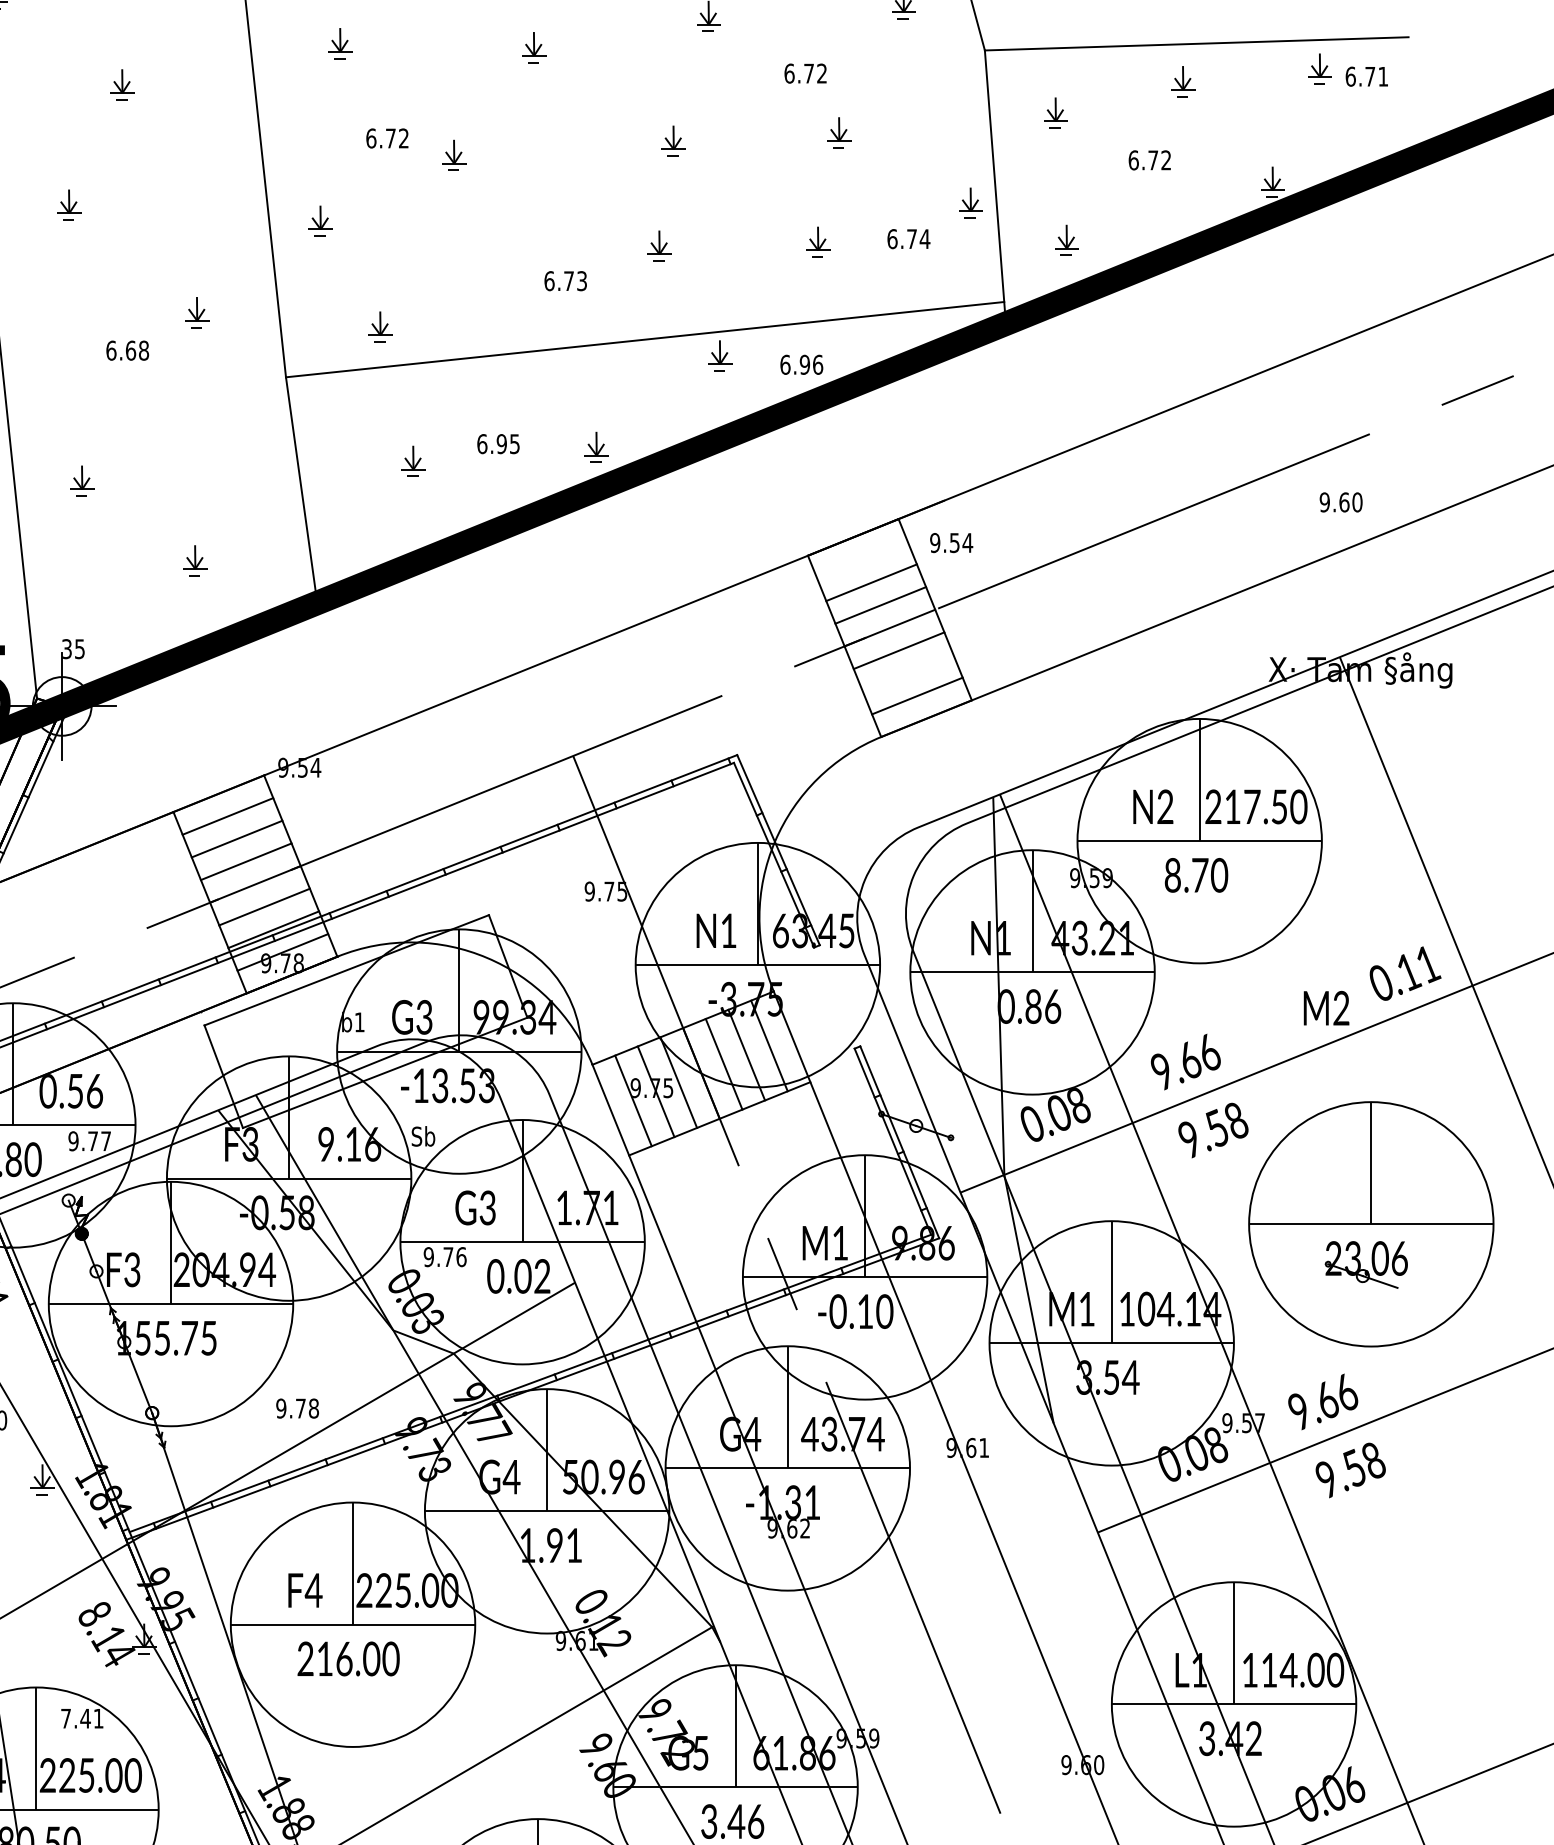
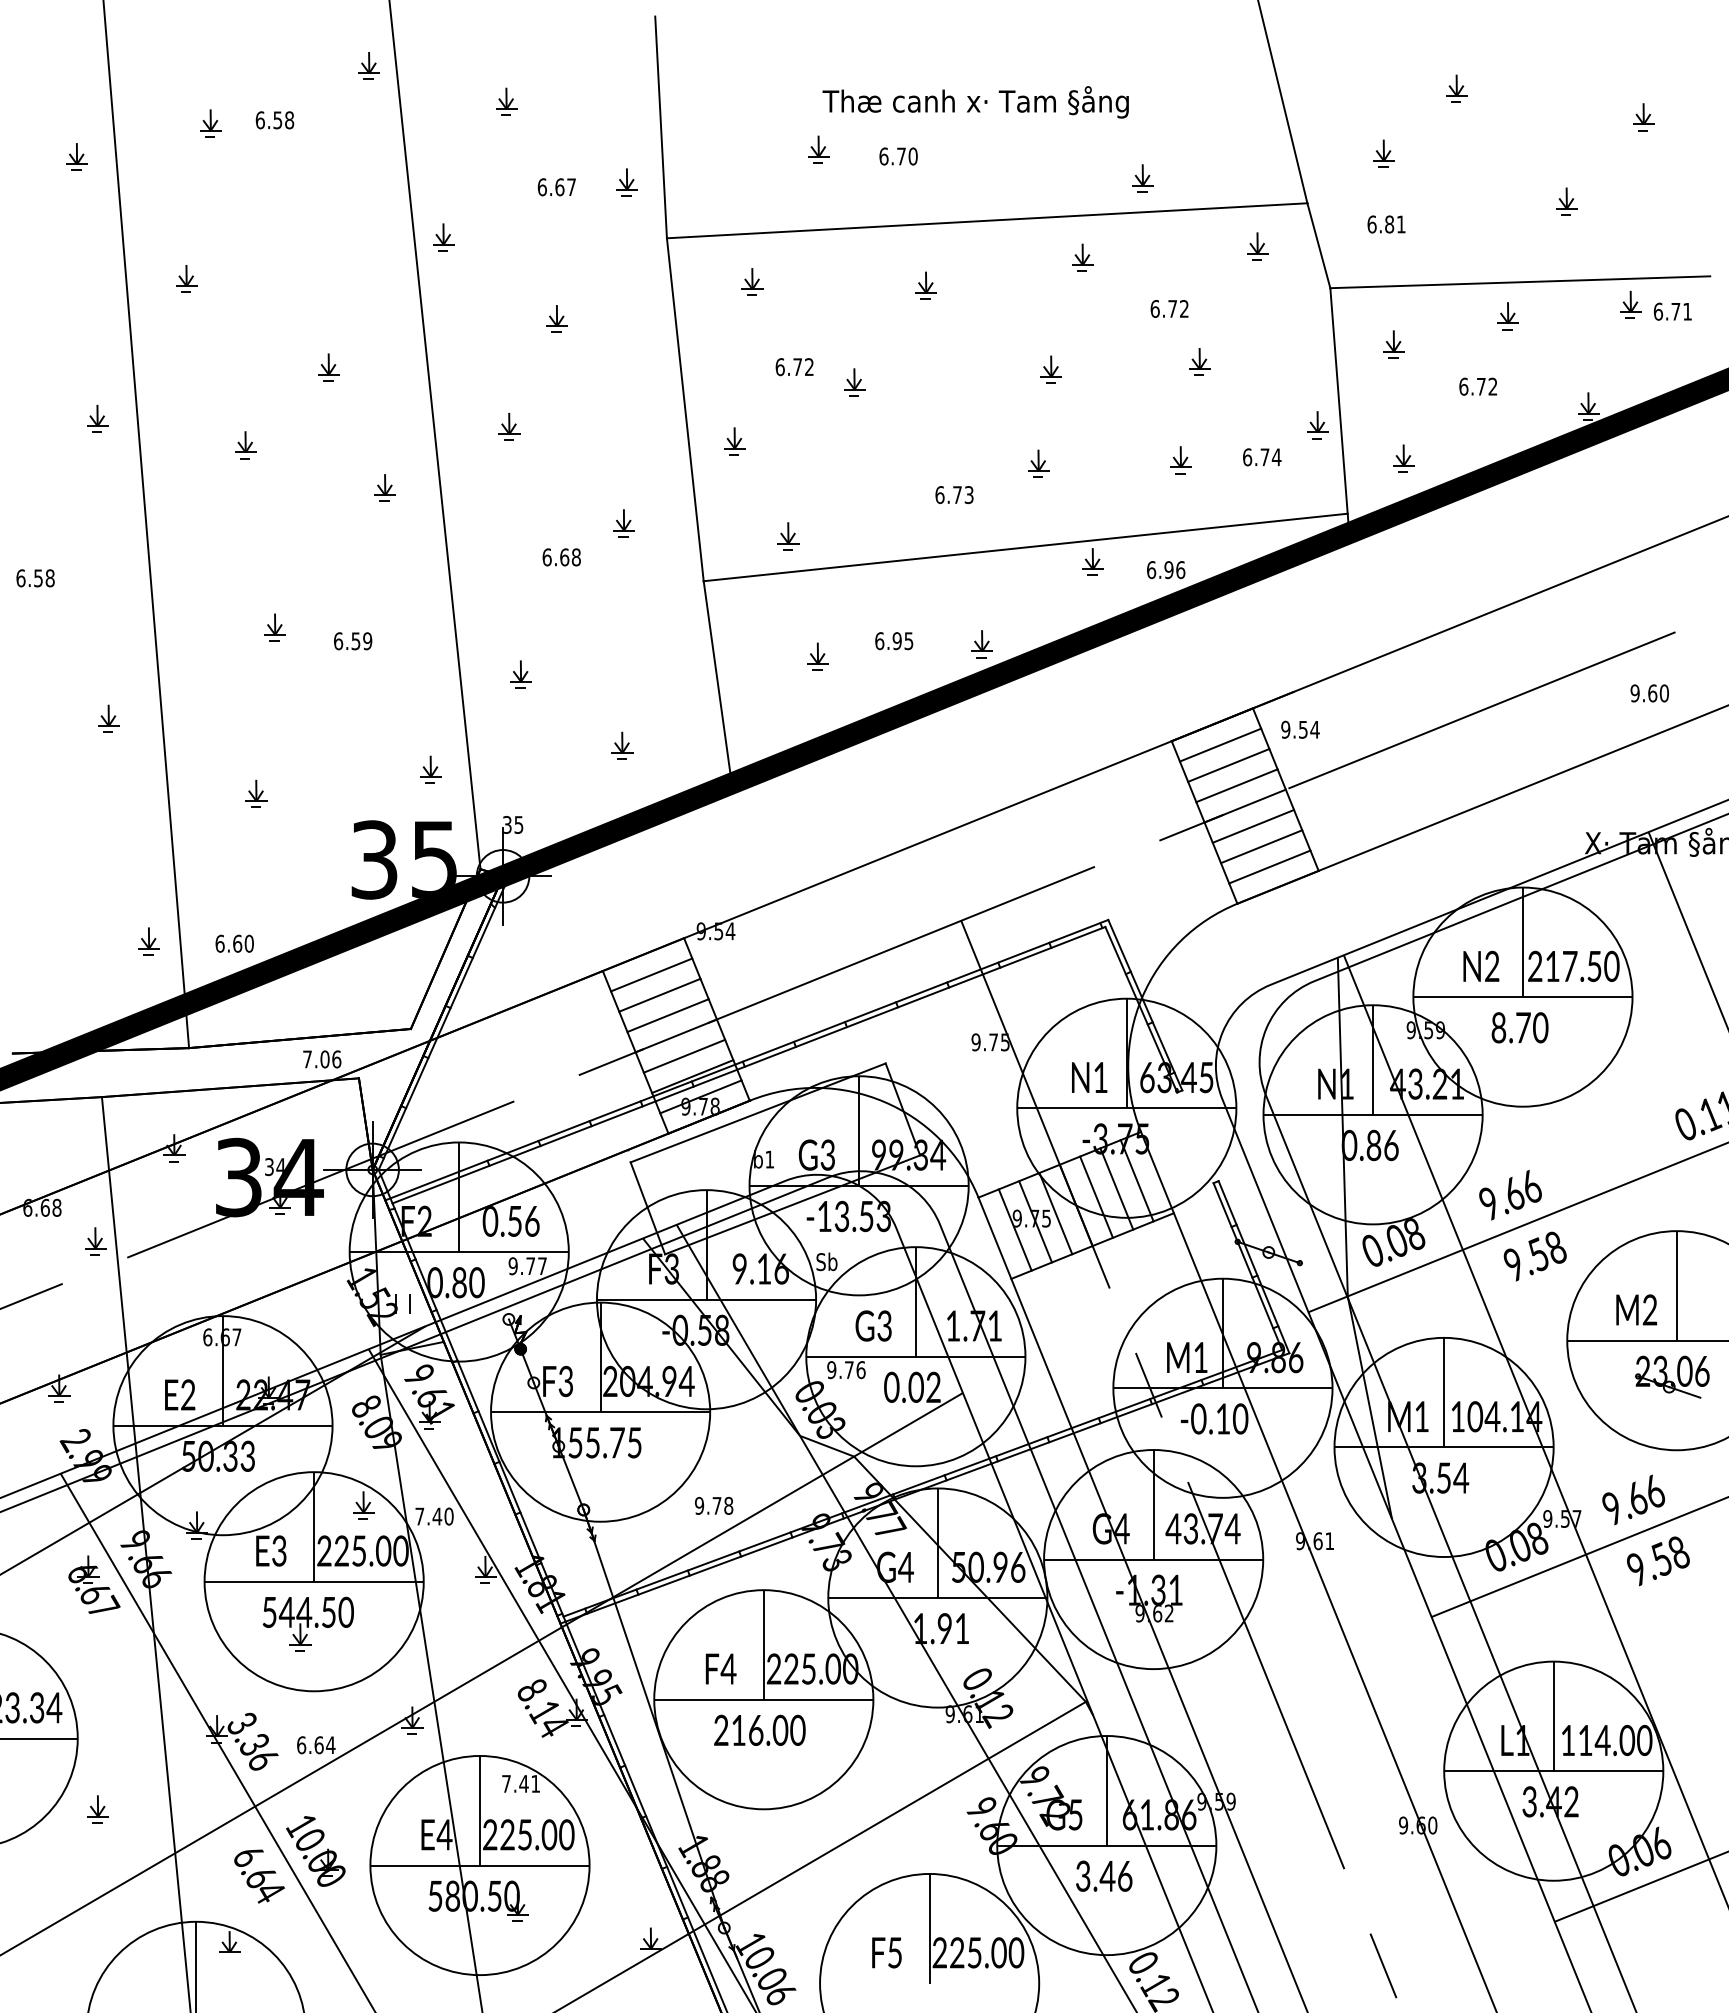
line: (862, 559) -> (1220, 744), added
line: (908, 673) -> (1261, 846), added
text: (1326, 1007) -> (1636, 1309), moved

